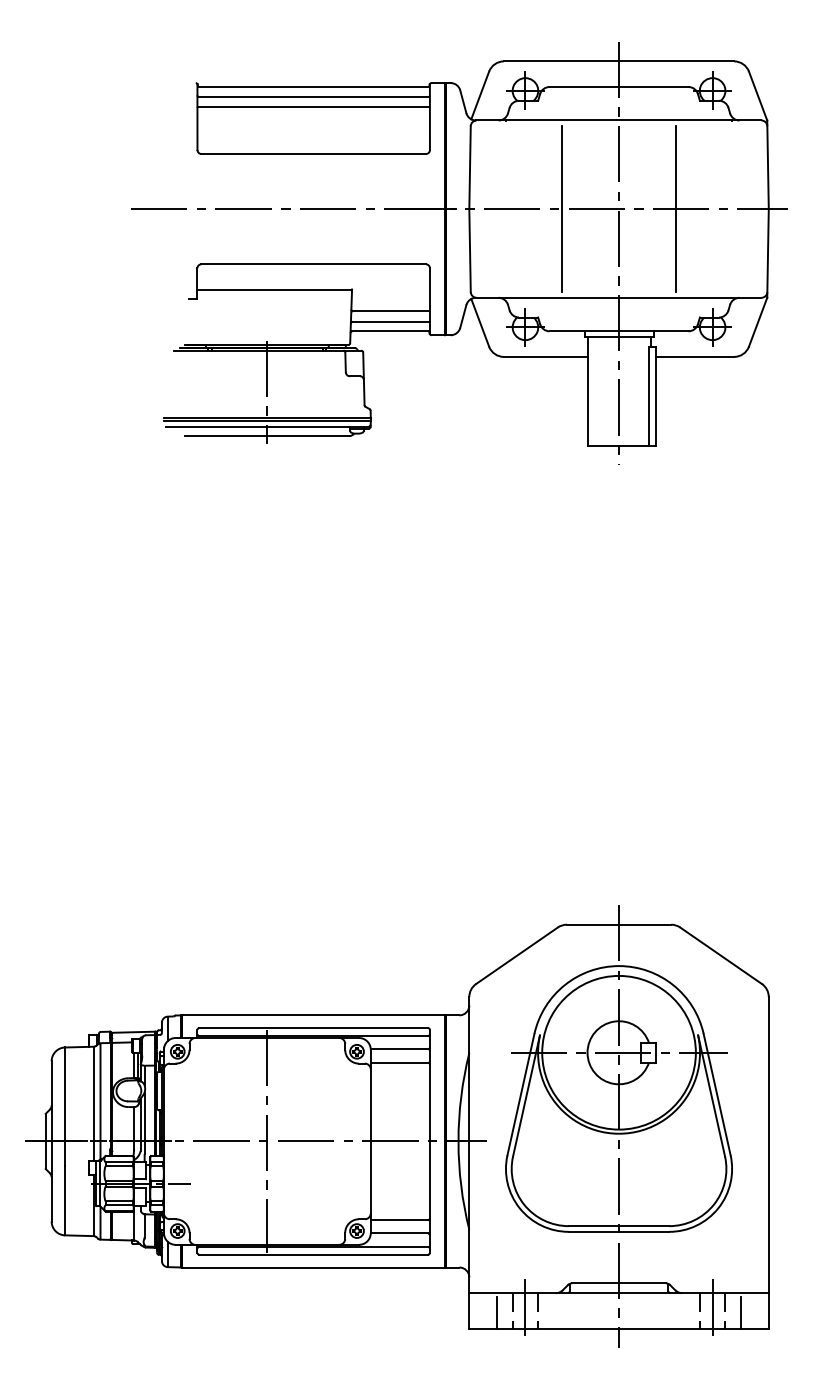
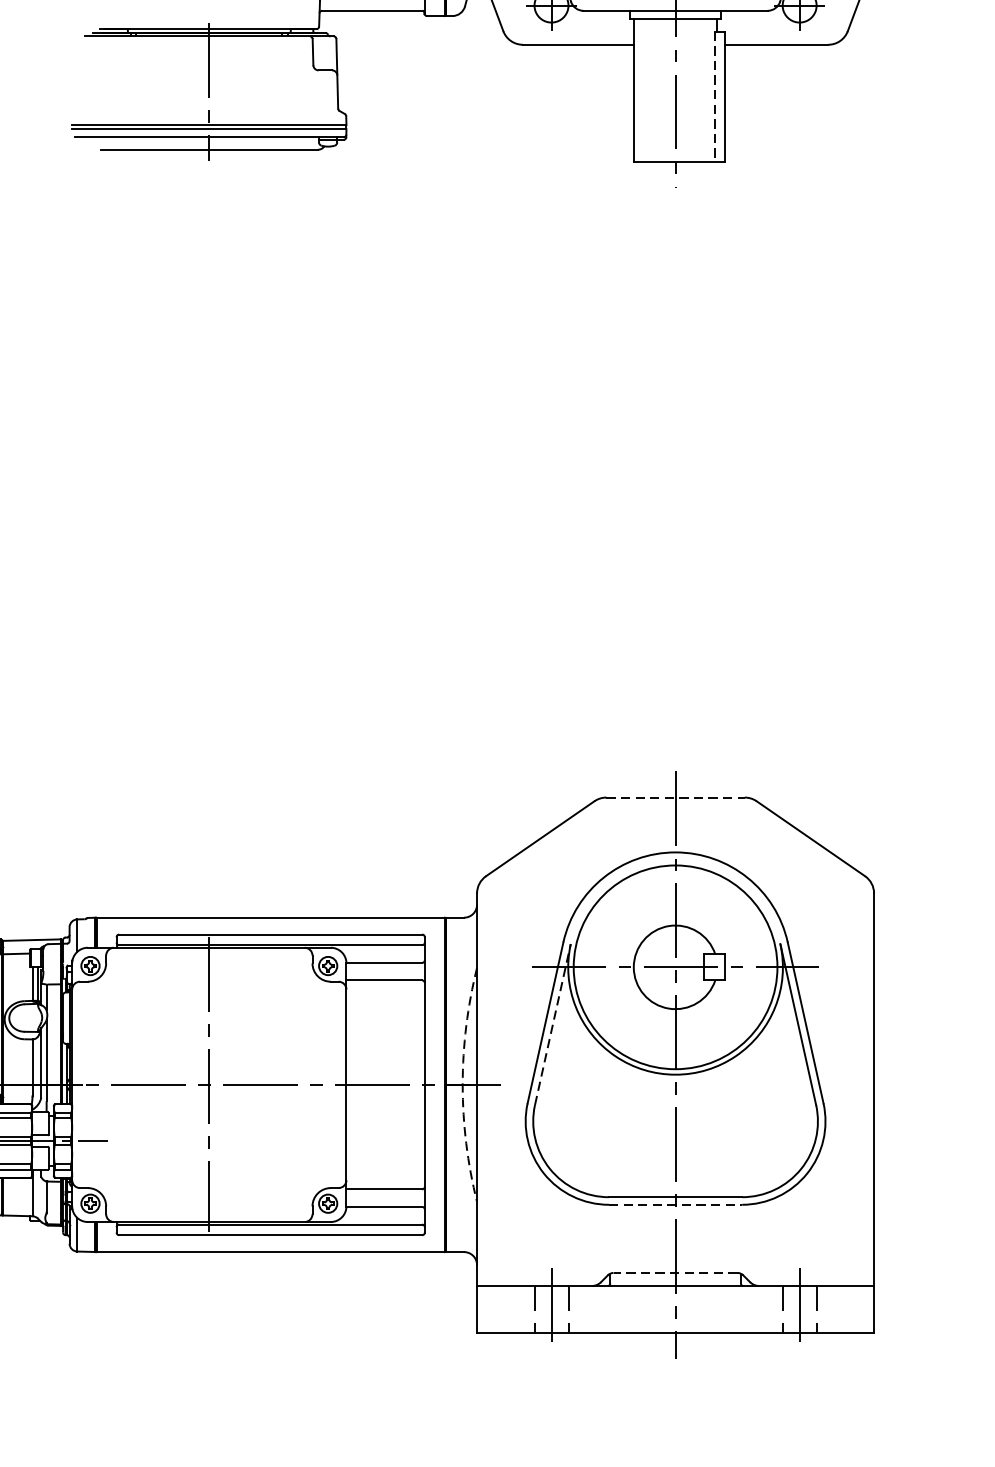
line: (649, 396) -> (715, 97), solid -> dashed
line: (619, 924) -> (676, 797), solid -> dashed
line: (526, 1095) -> (552, 1023), solid -> dashed
arc: (458, 1141) -> (462, 1084), solid -> dashed
line: (619, 1231) -> (676, 1204), solid -> dashed
line: (619, 1283) -> (676, 1273), solid -> dashed
line: (496, 1312) -> (513, 1311), removed
line: (741, 1312) -> (837, 1311), removed

